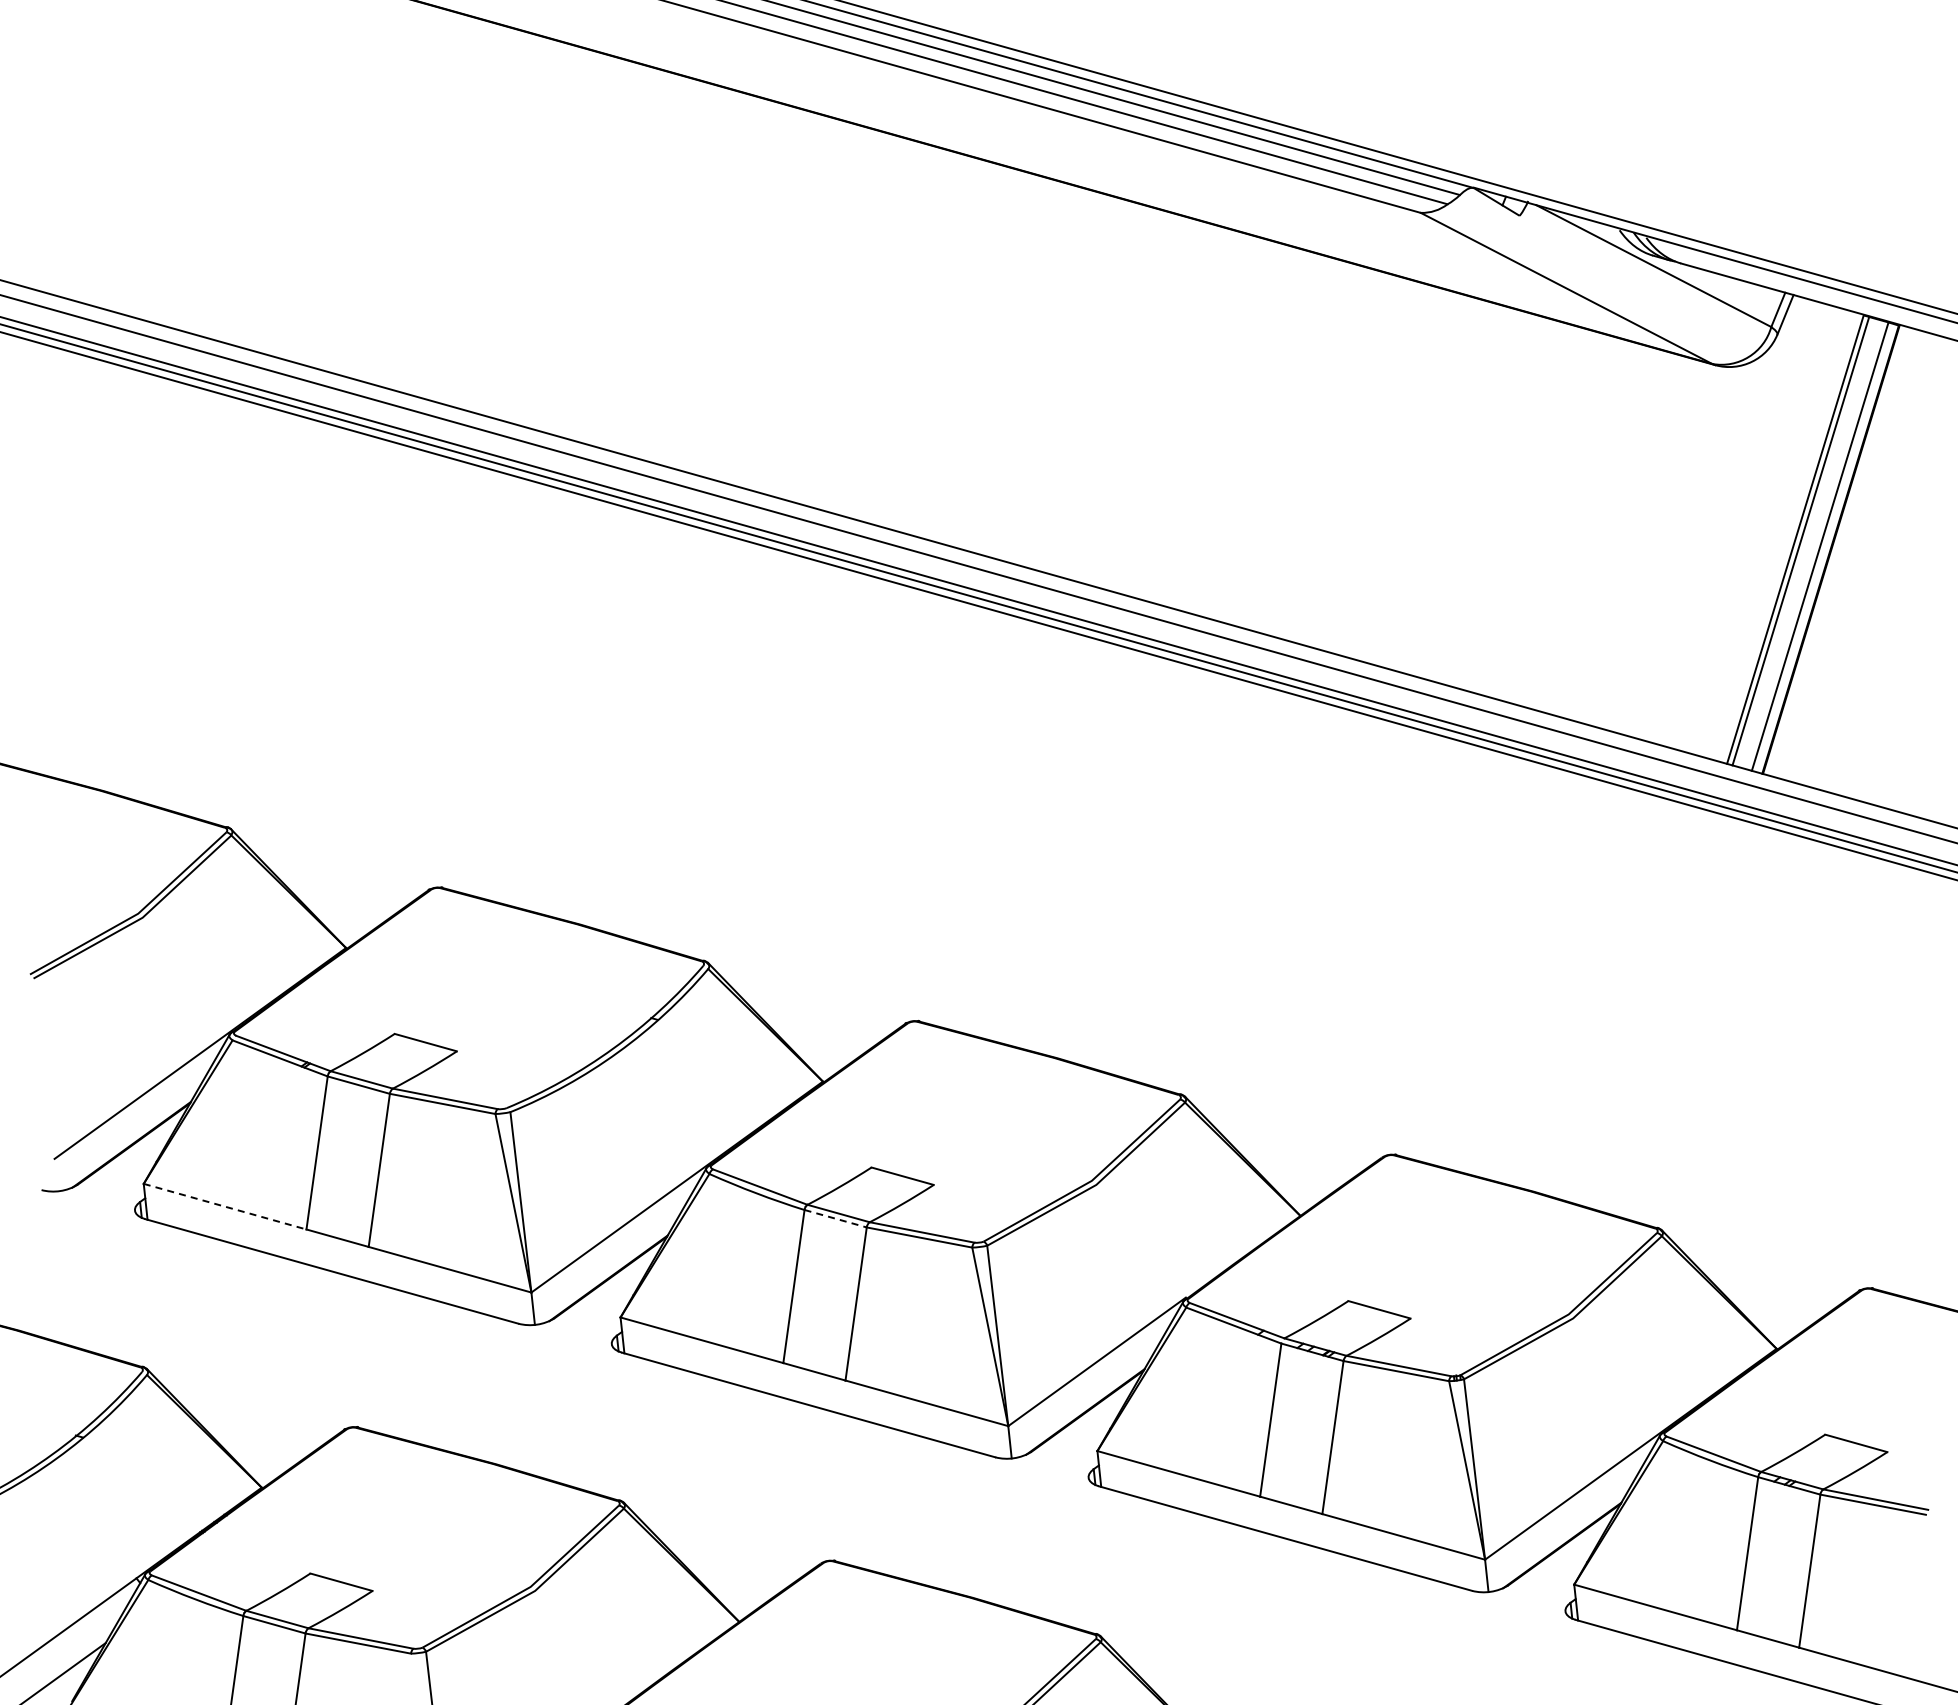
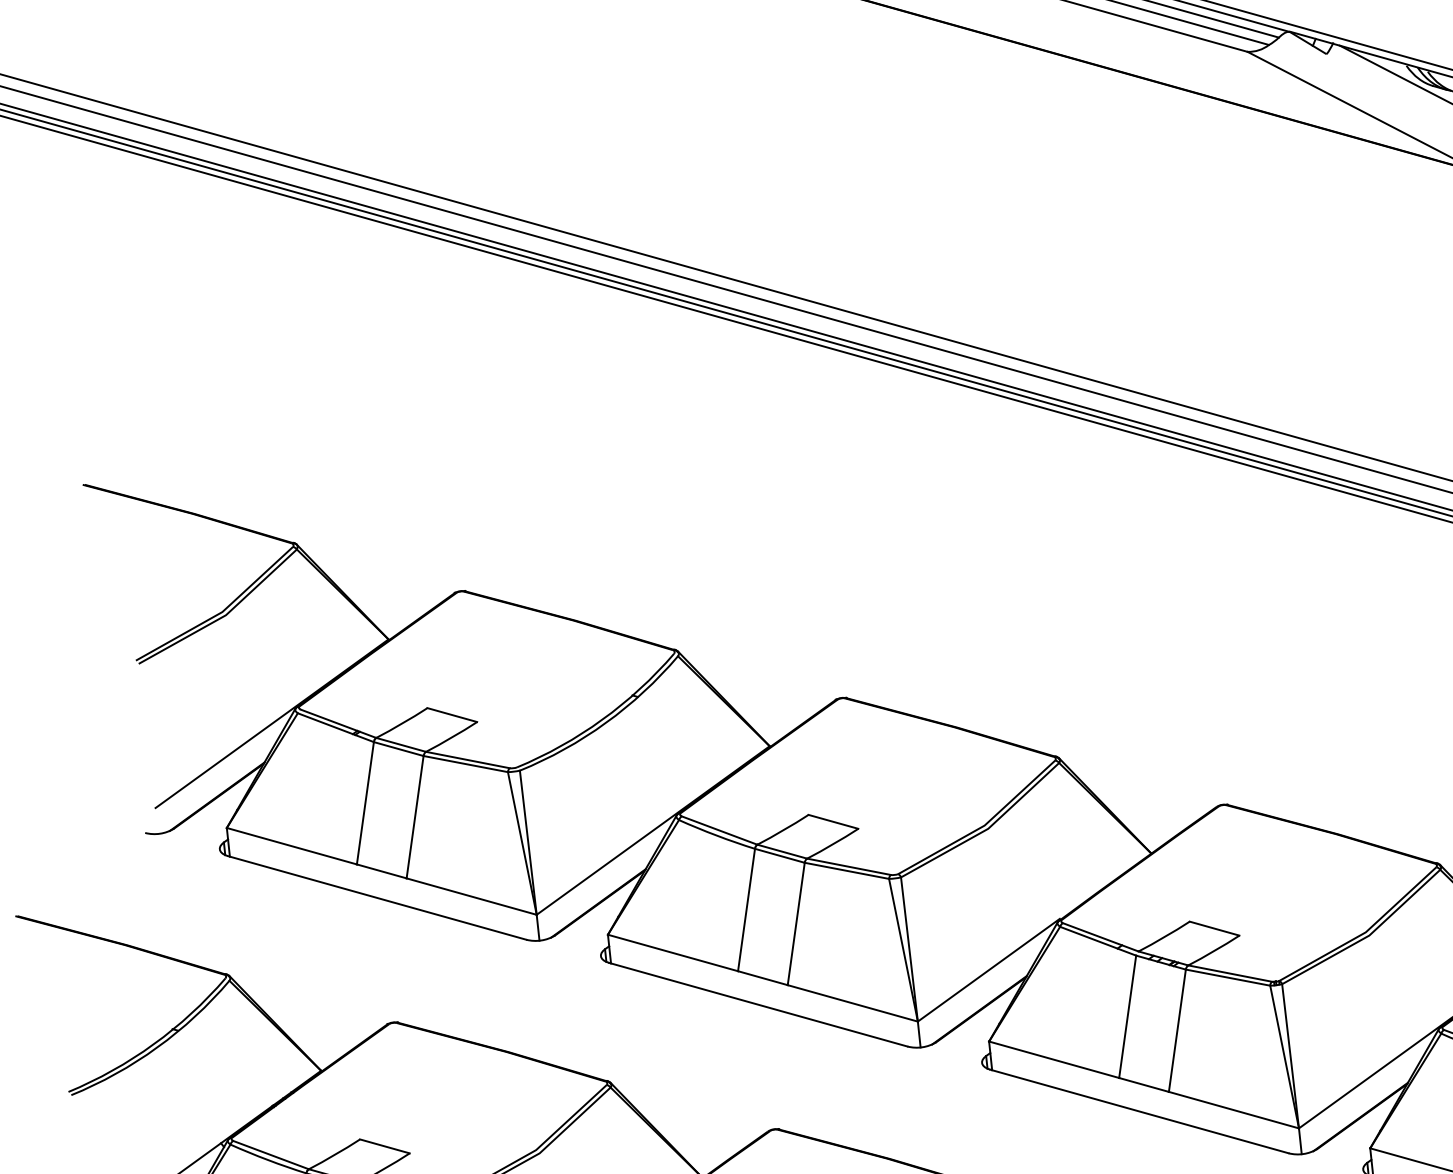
line: (225, 1206) -> (292, 846), dashed -> solid
line: (836, 1218) -> (780, 855), dashed -> solid

